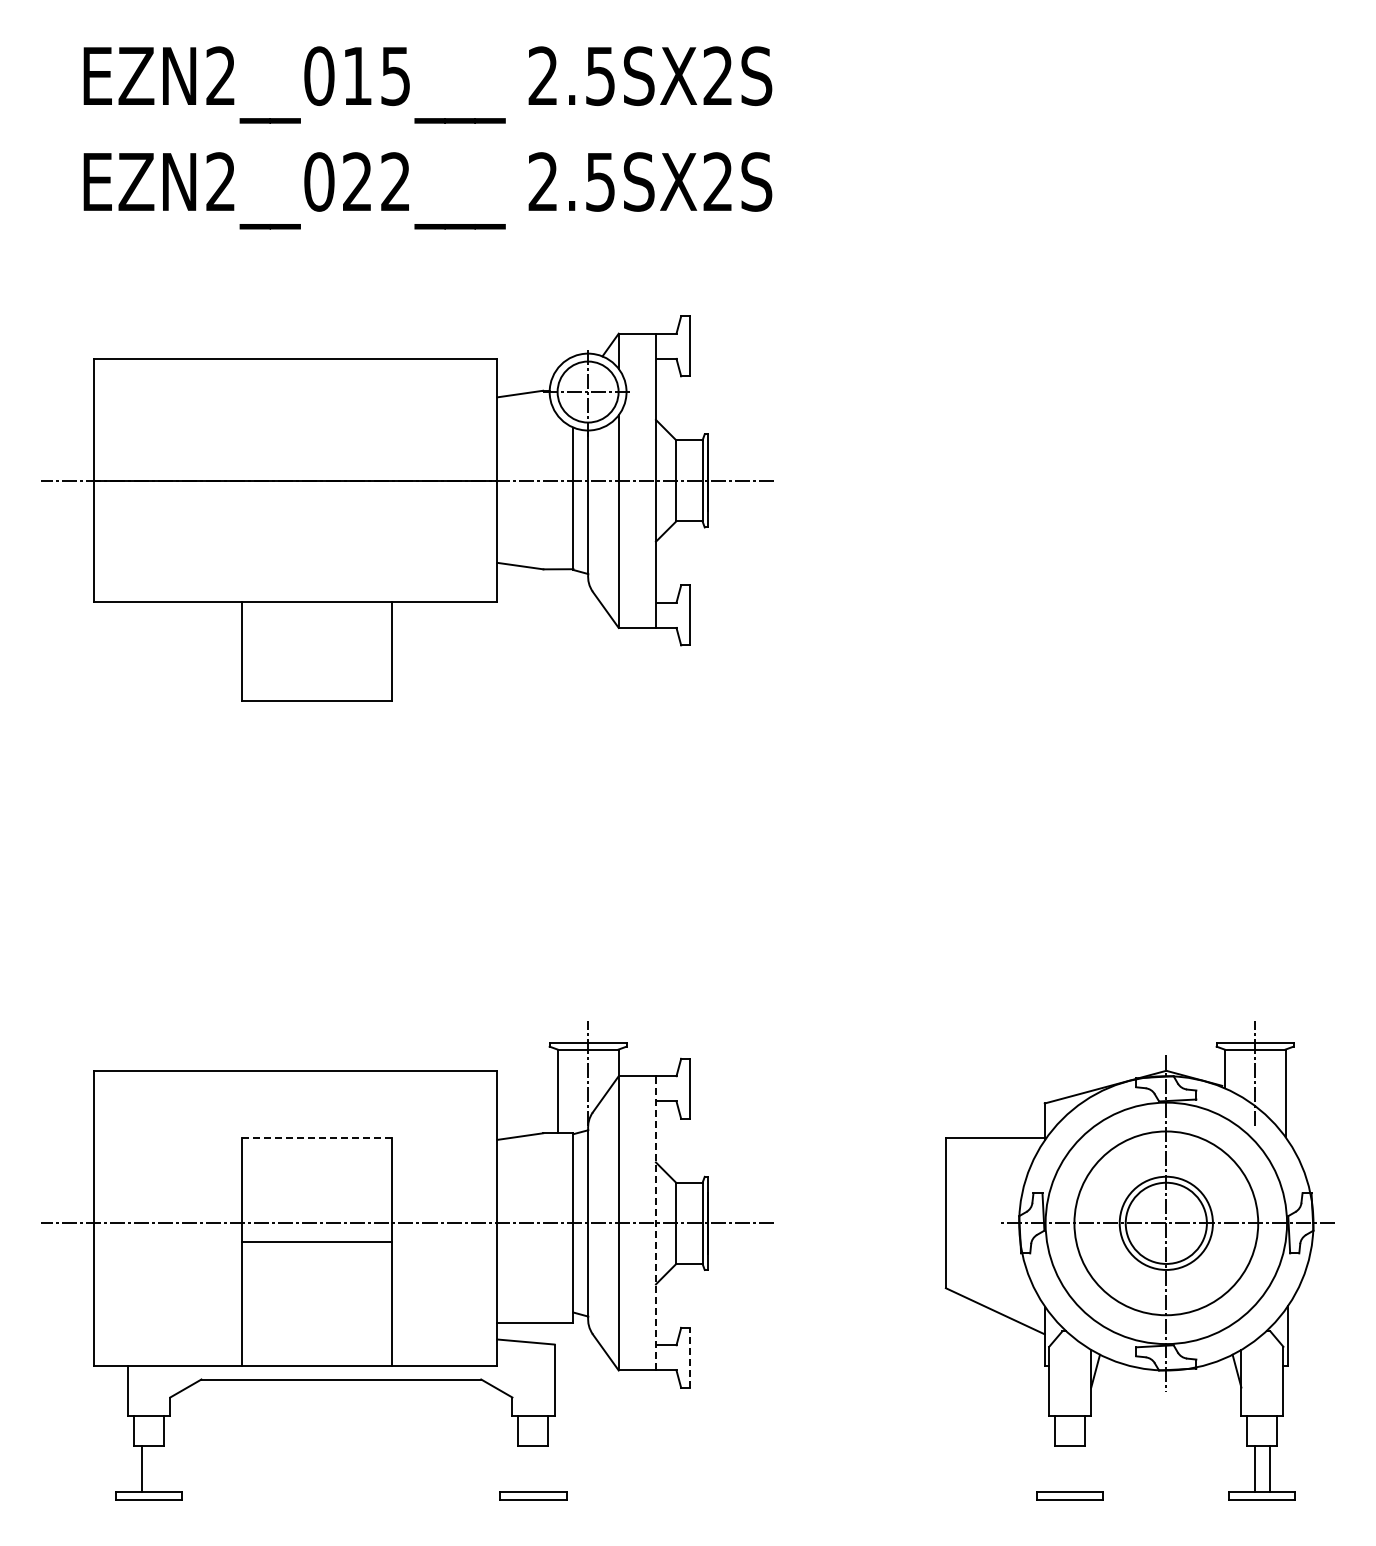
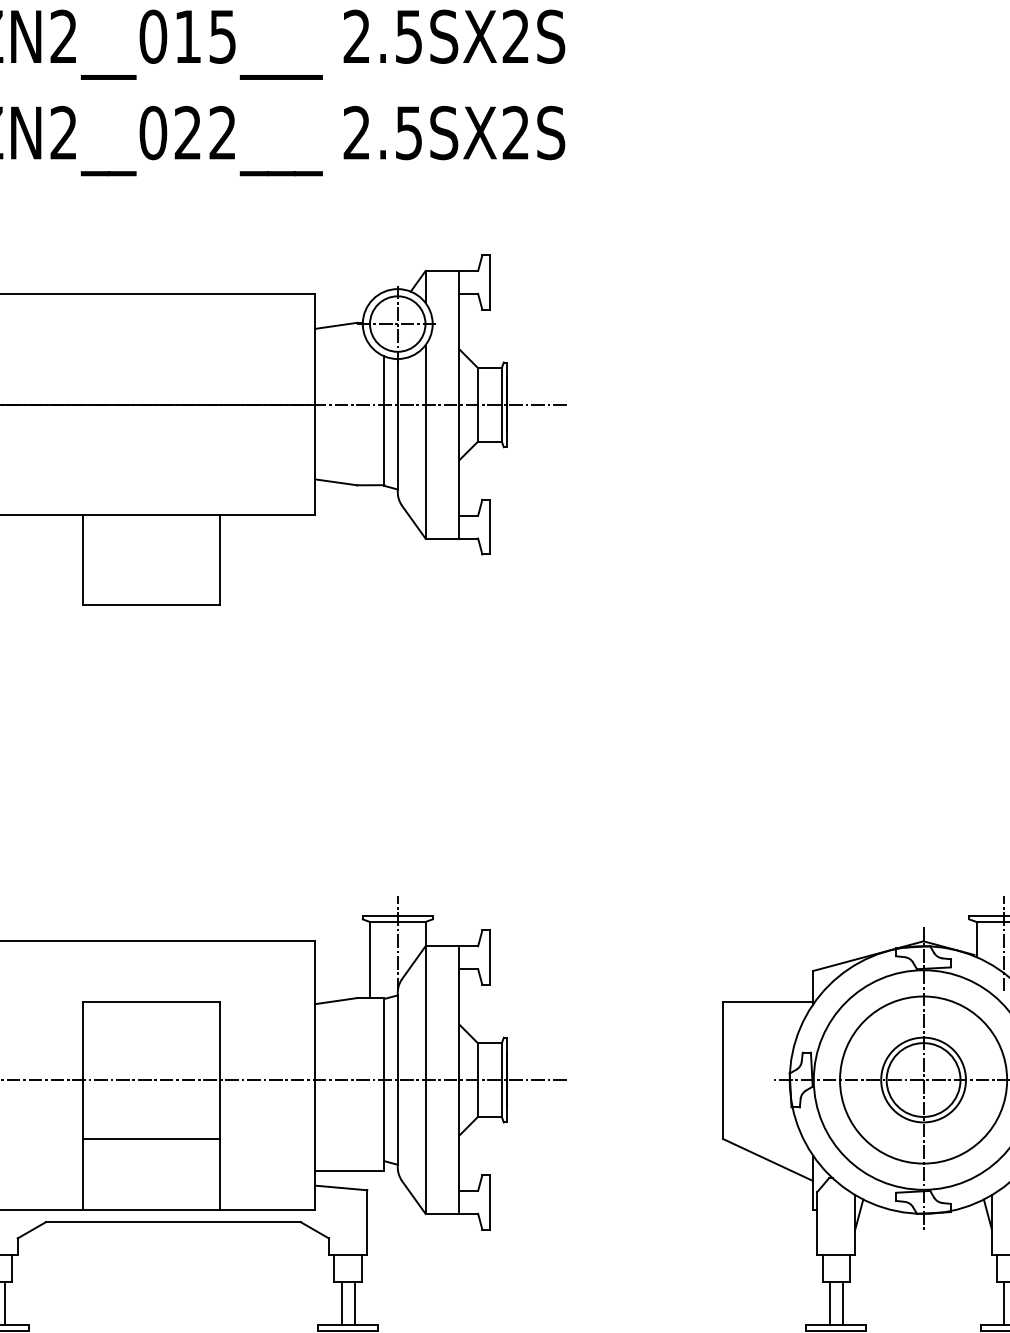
line: (317, 1138) -> (151, 1002), dashed -> solid
line: (655, 1222) -> (459, 1079), dashed -> solid
line: (317, 1242) -> (151, 1139), moved
line: (689, 1357) -> (489, 1202), dashed -> solid
line: (156, 1468) -> (5, 1302), added
line: (526, 1468) -> (341, 1302), added
line: (540, 1468) -> (354, 1302), added
line: (1063, 1468) -> (830, 1302), added
line: (1077, 1468) -> (842, 1302), added

